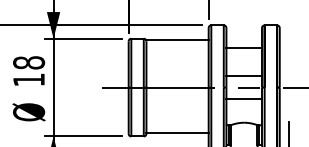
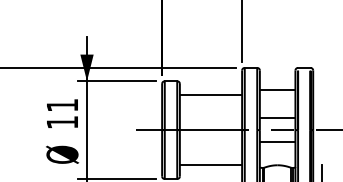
line: (177, 39) -> (210, 95), moved
text: (29, 62) -> (62, 105), 18 -> 11
line: (177, 132) -> (210, 164), moved

